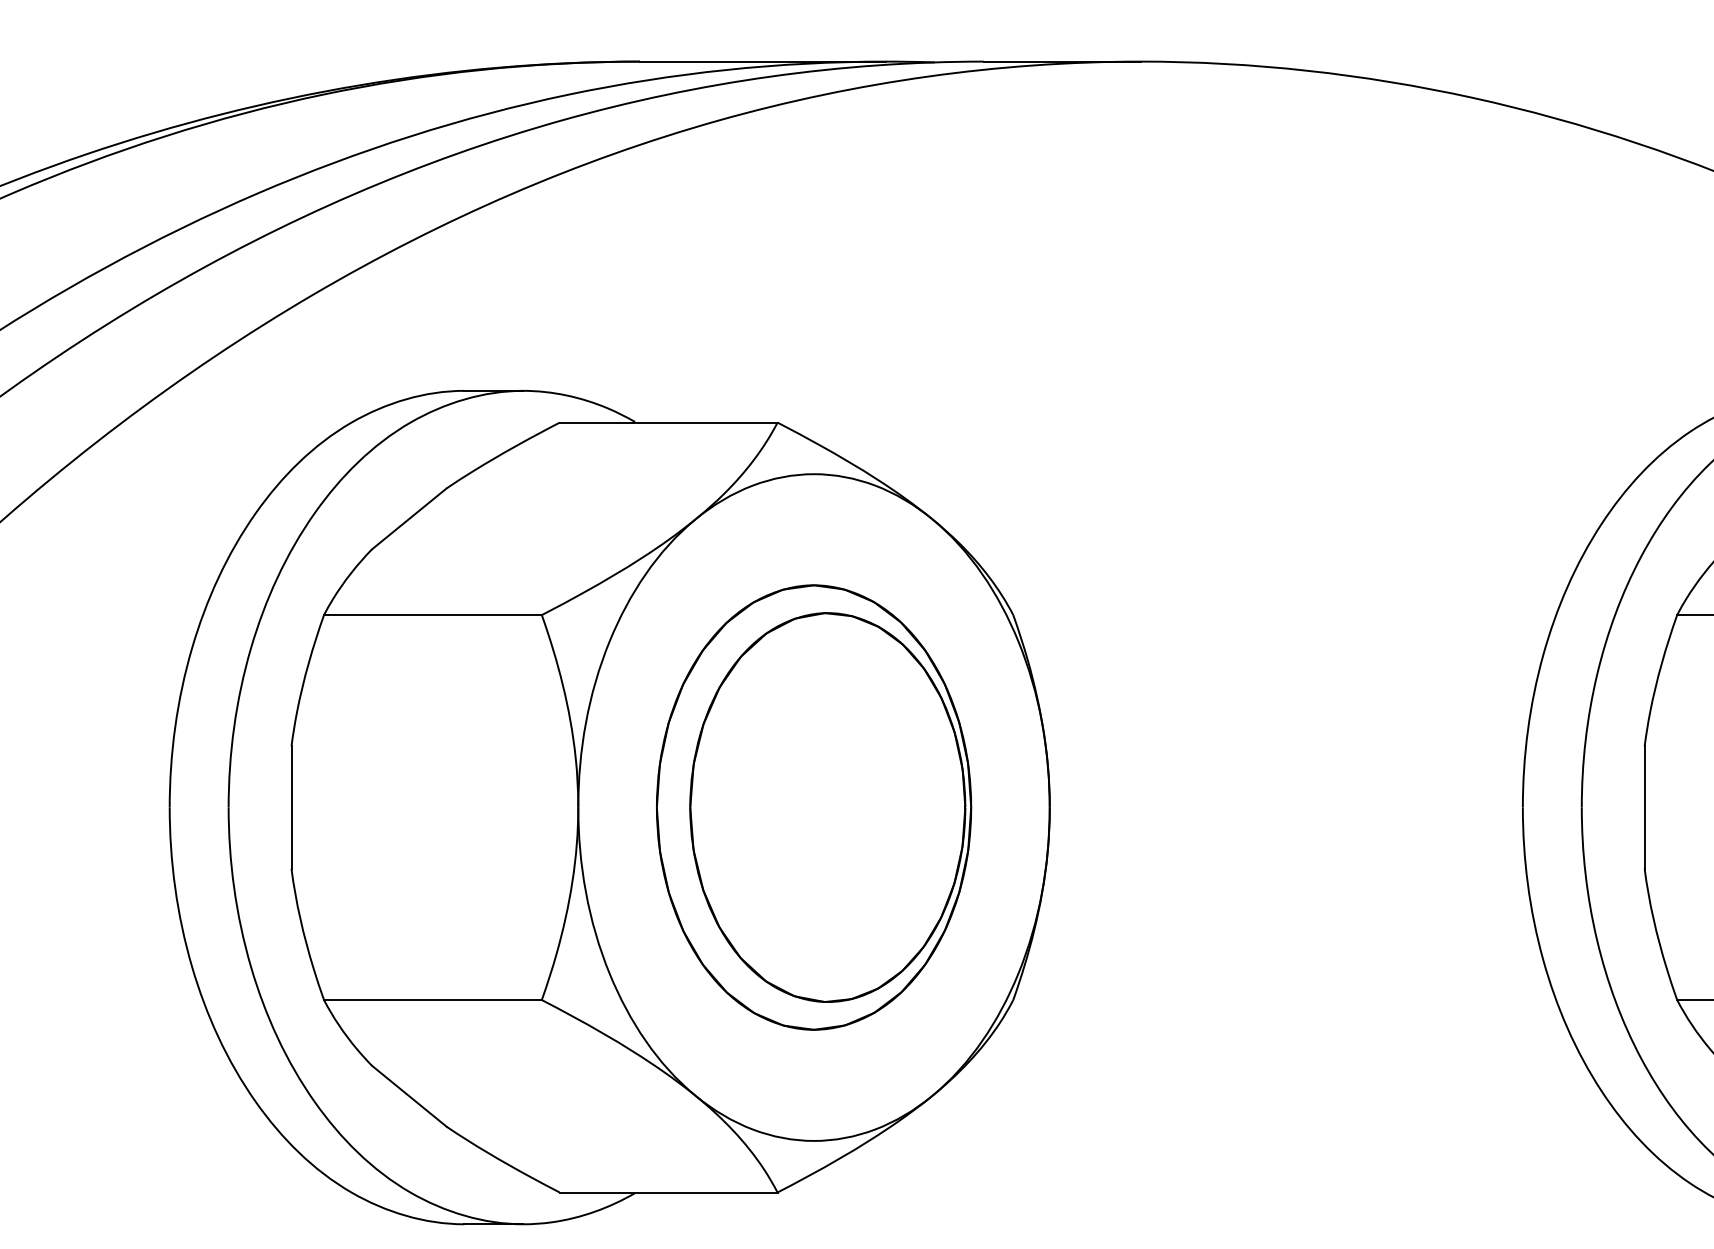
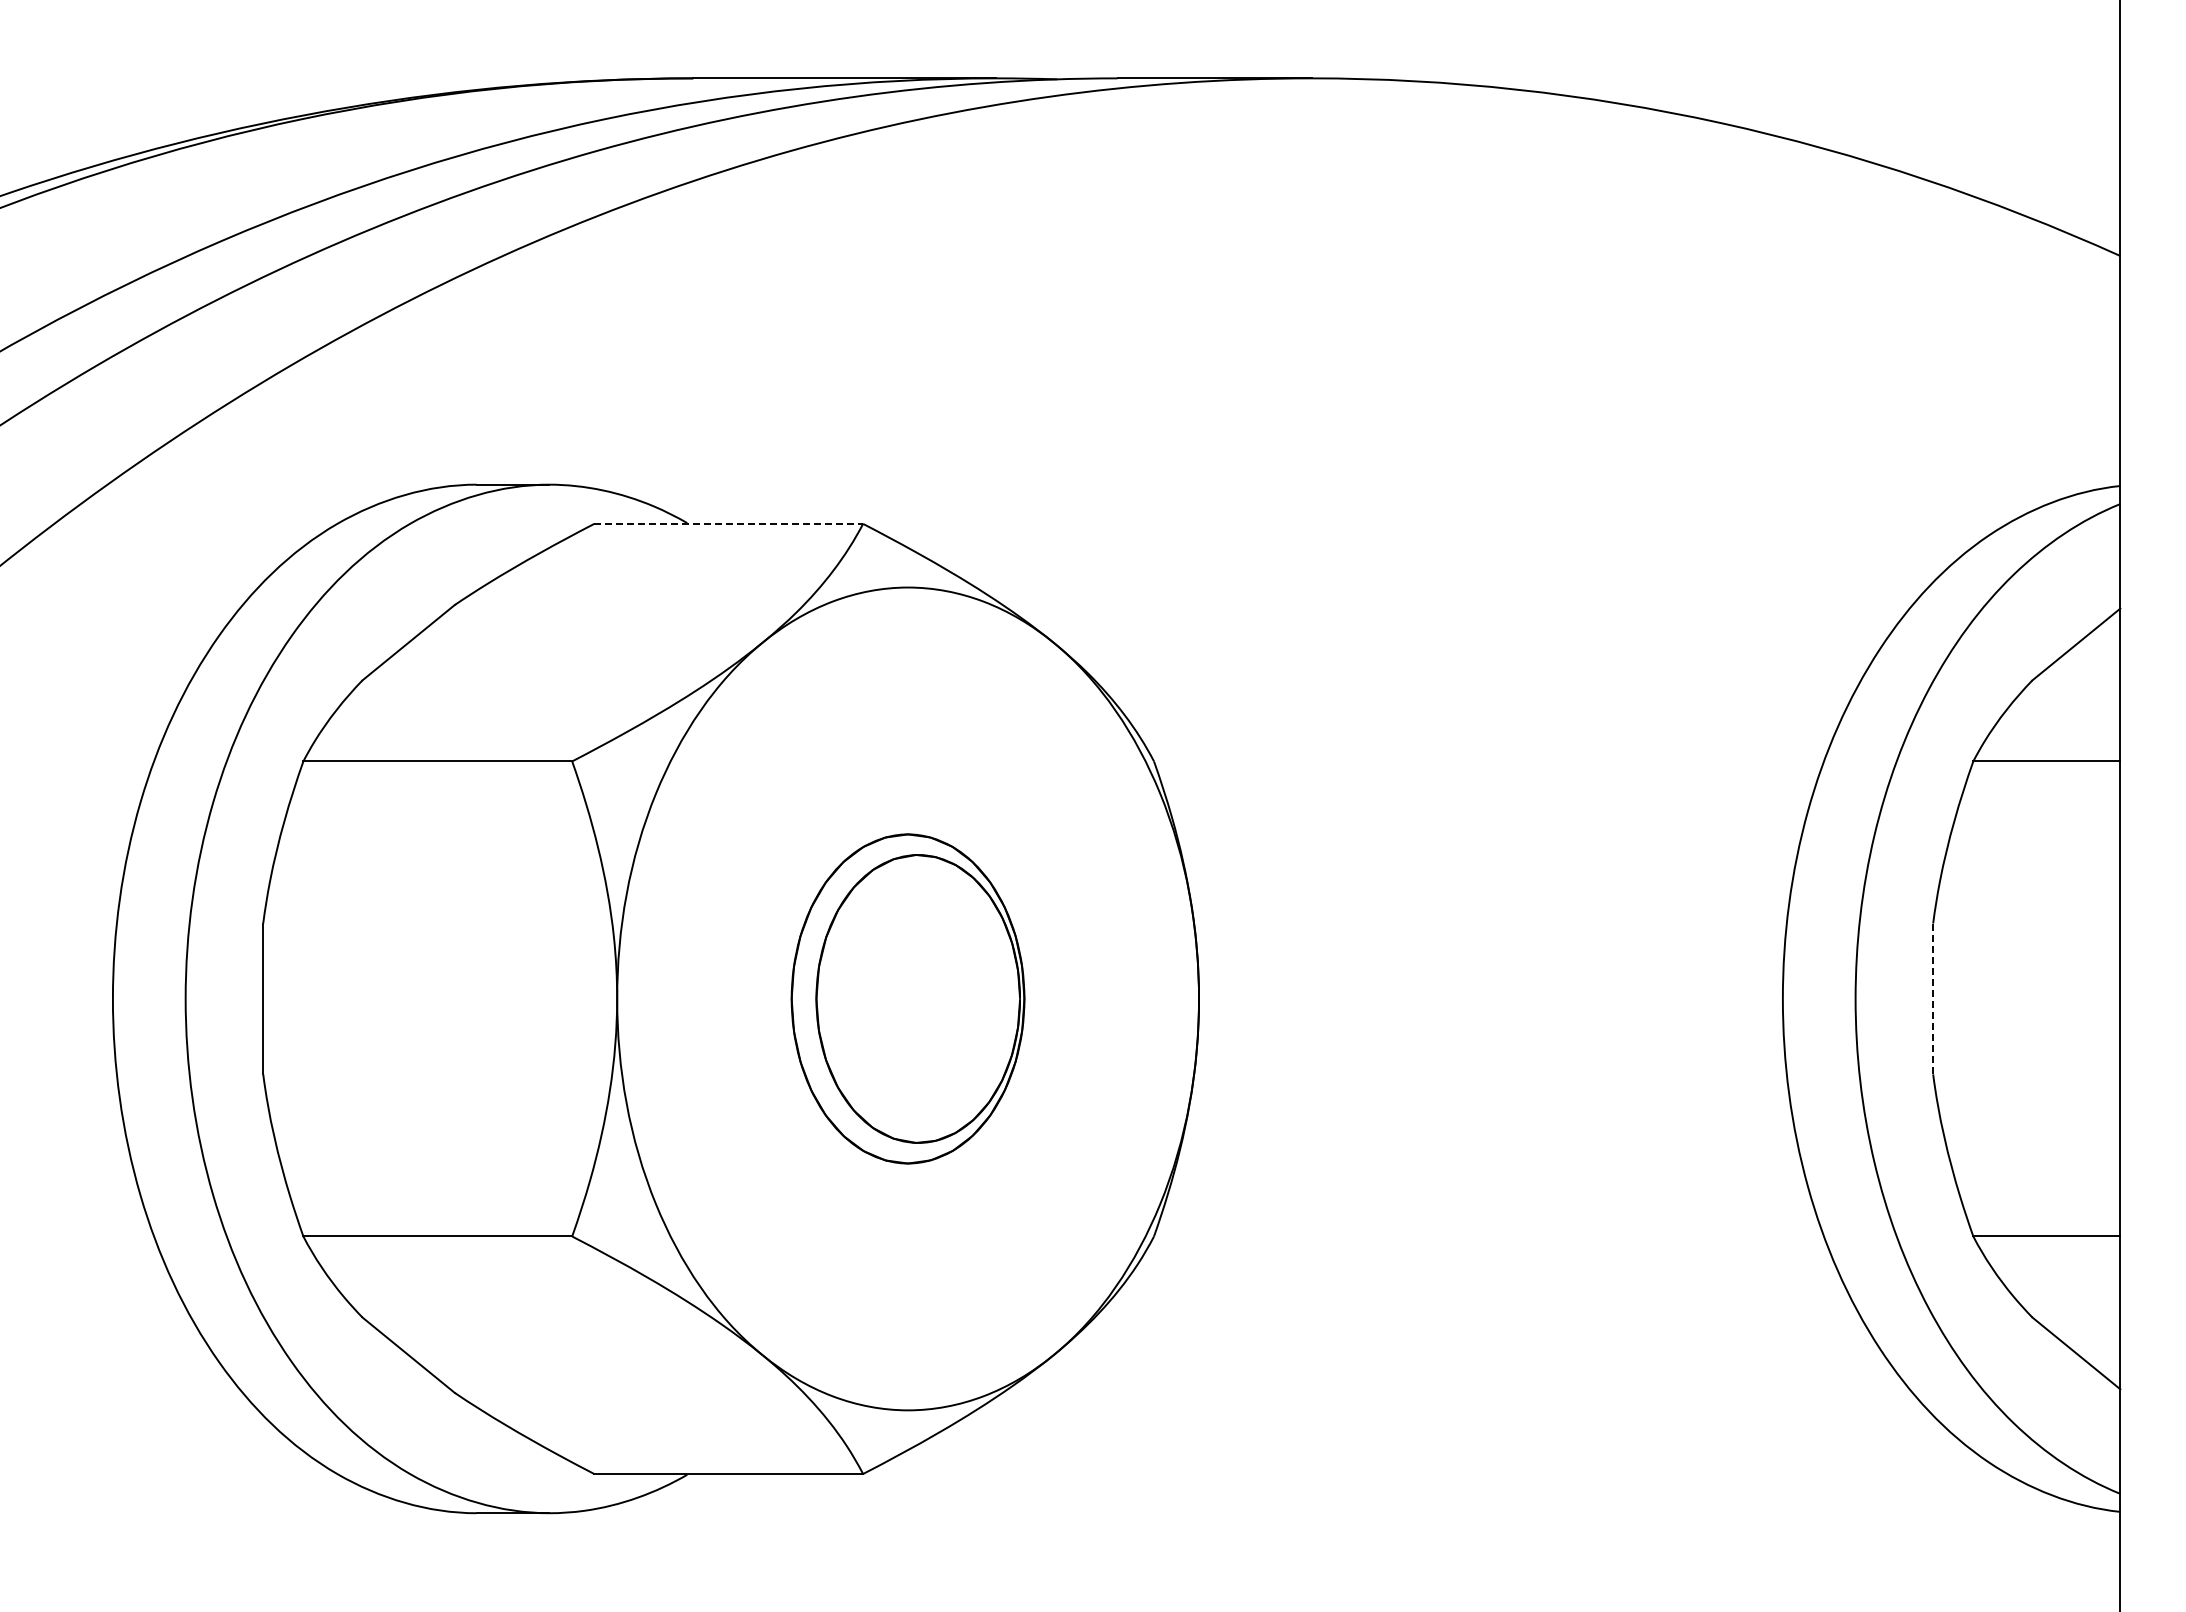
line: (669, 422) -> (729, 523), solid -> dashed
part: (813, 807) -> (907, 998), size x0.6
line: (1644, 808) -> (1933, 999), solid -> dashed

